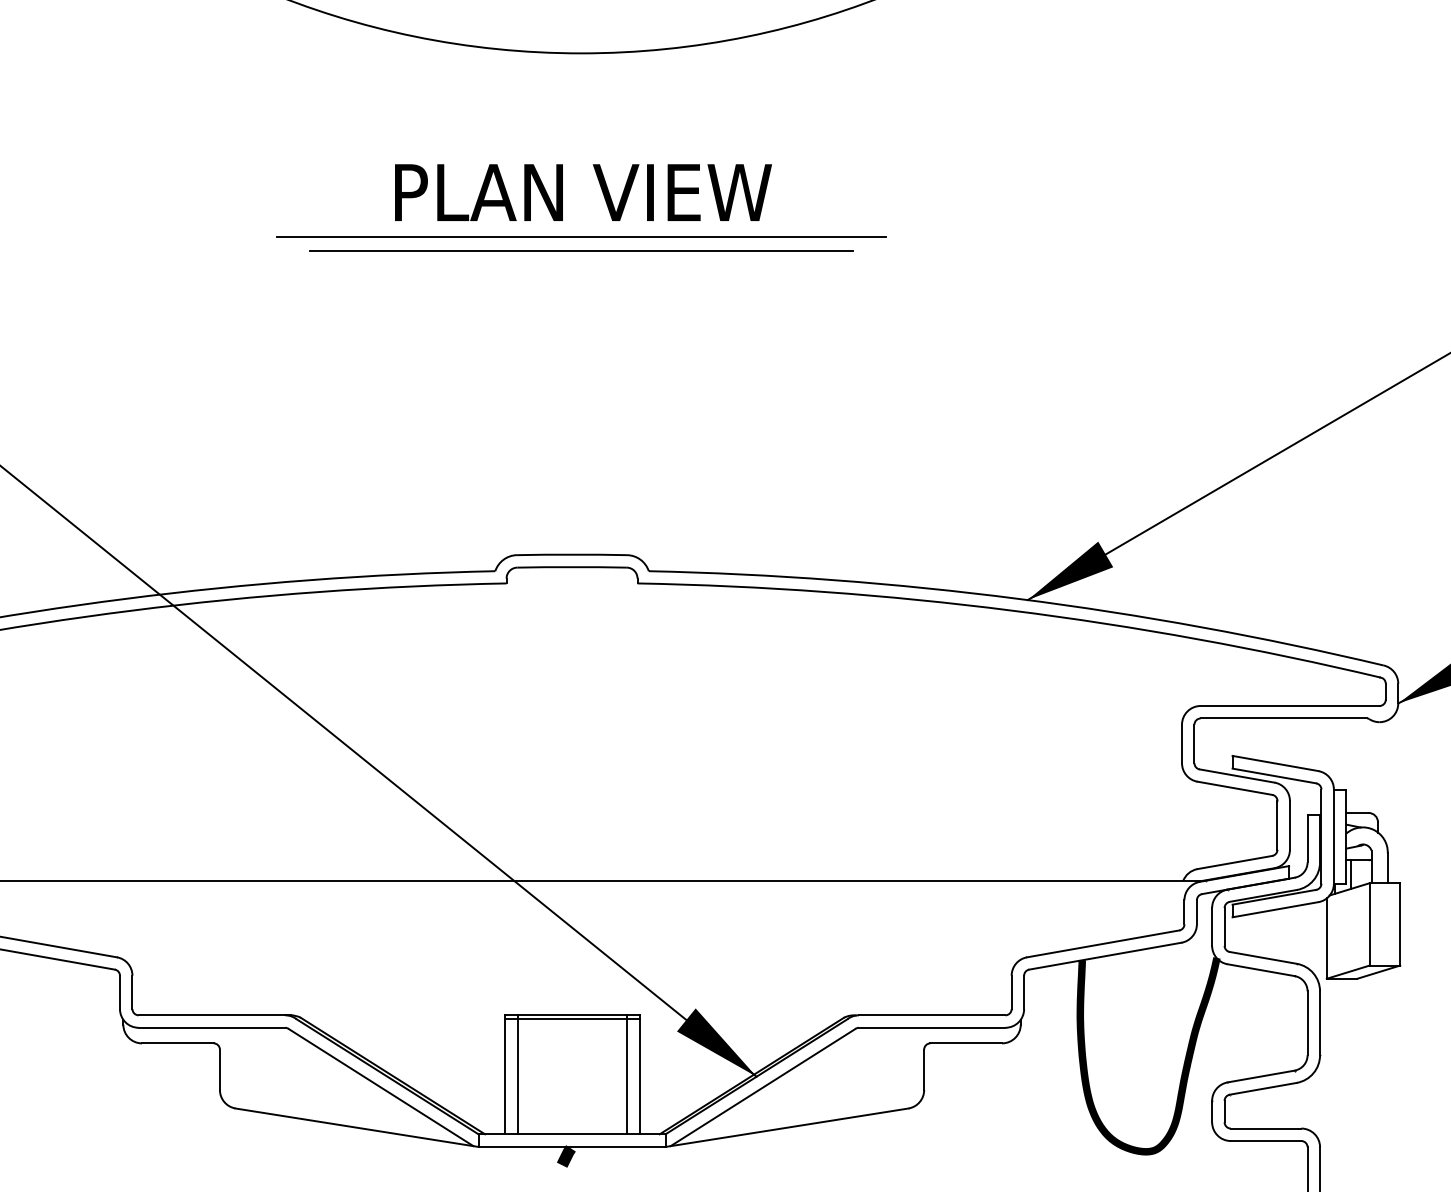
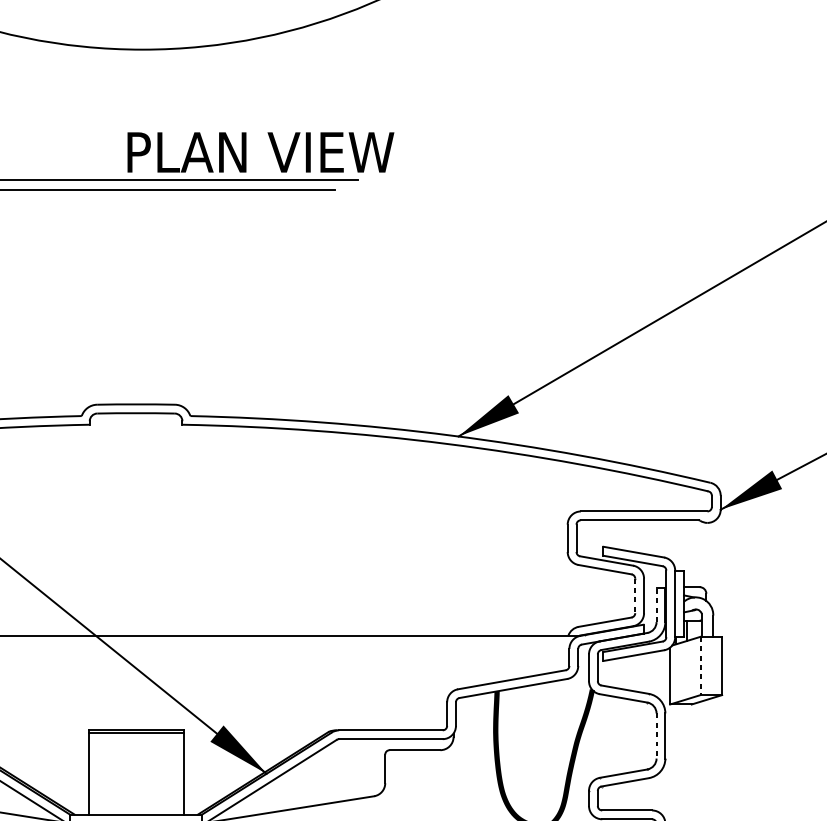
text: (583, 192) -> (260, 152), moved
line: (1277, 825) -> (635, 596), solid -> dashed
line: (1307, 838) -> (656, 605), solid -> dashed
line: (1369, 924) -> (700, 666), solid -> dashed
line: (1307, 1023) -> (656, 736), solid -> dashed
line: (517, 1074) -> (97, 772), removed
line: (626, 1074) -> (174, 772), removed

